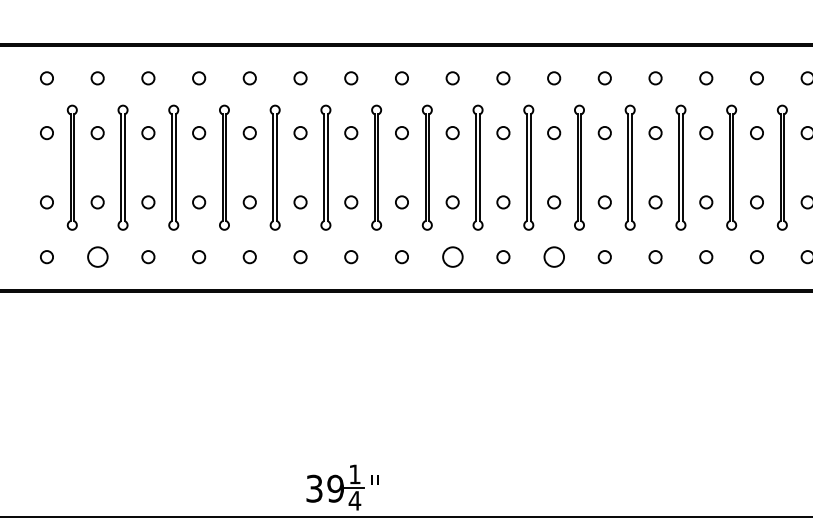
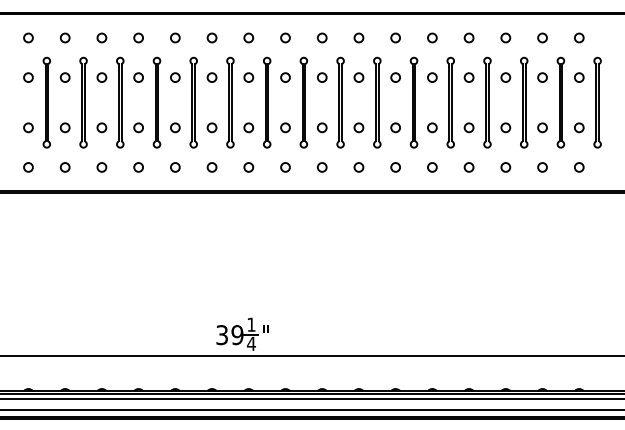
circle: (96, 257) -> (64, 167), size x0.62
circle: (451, 257) -> (321, 167), size x0.62
circle: (553, 257) -> (395, 167), size x0.62

